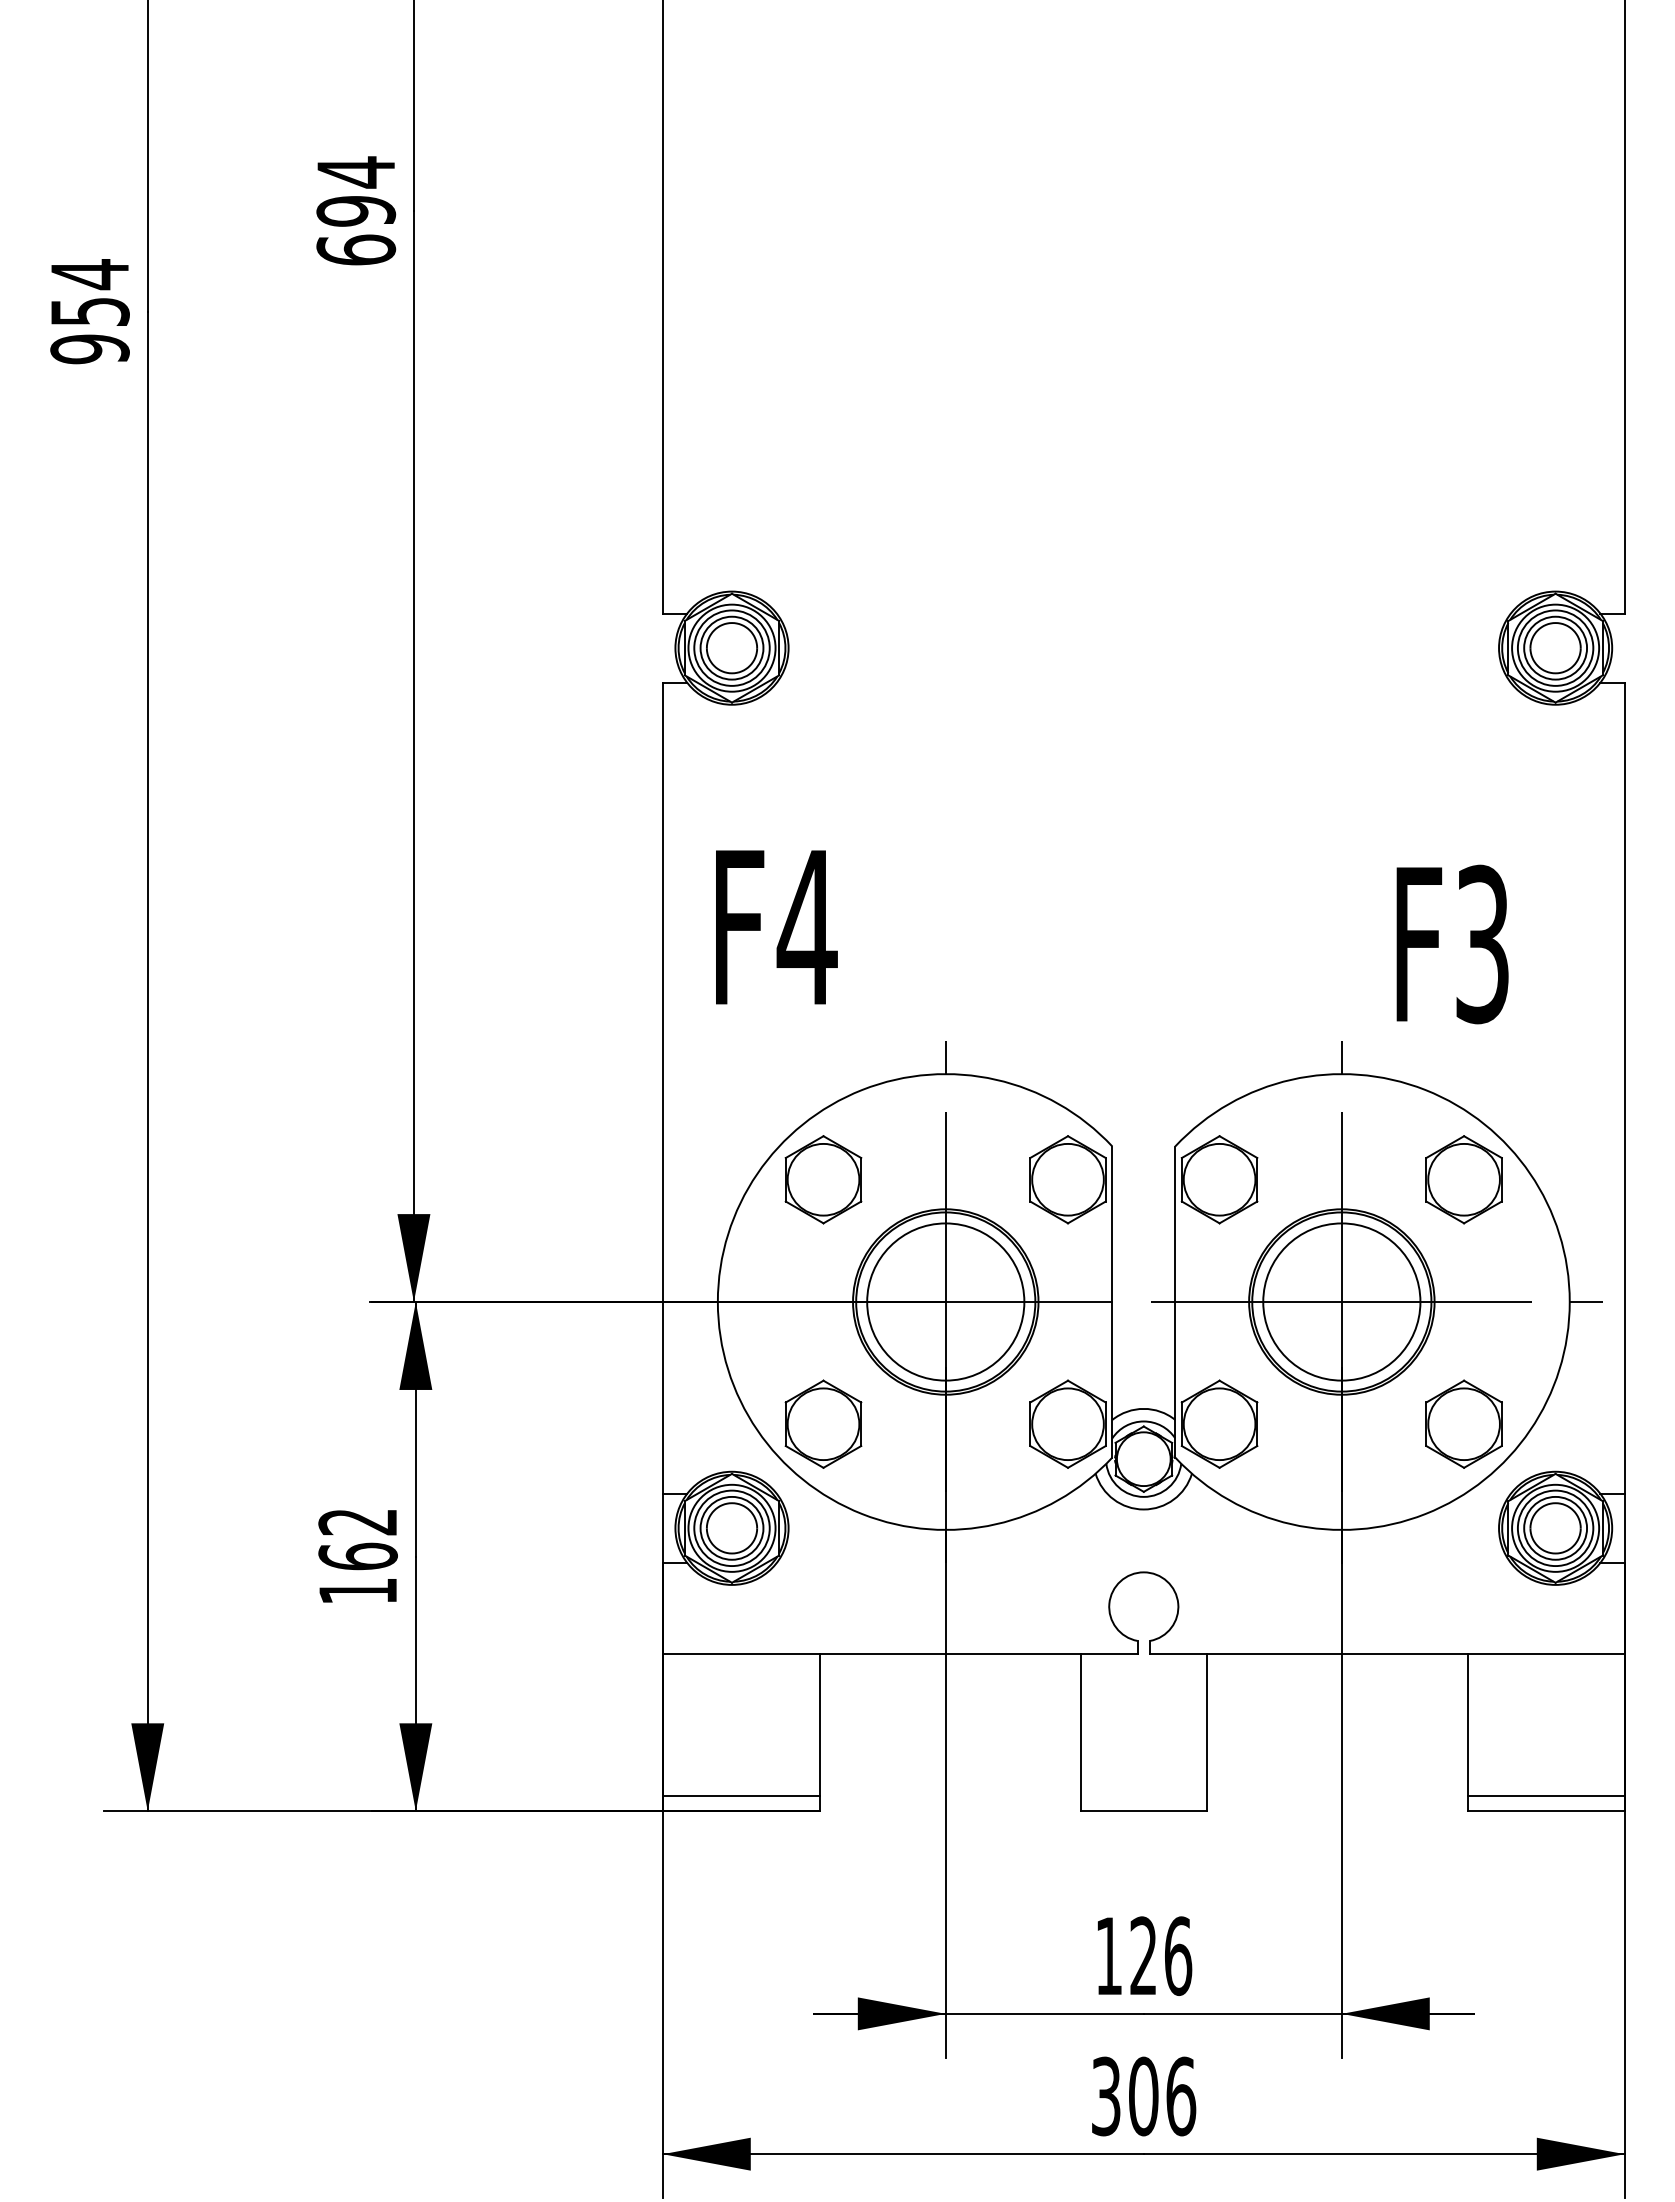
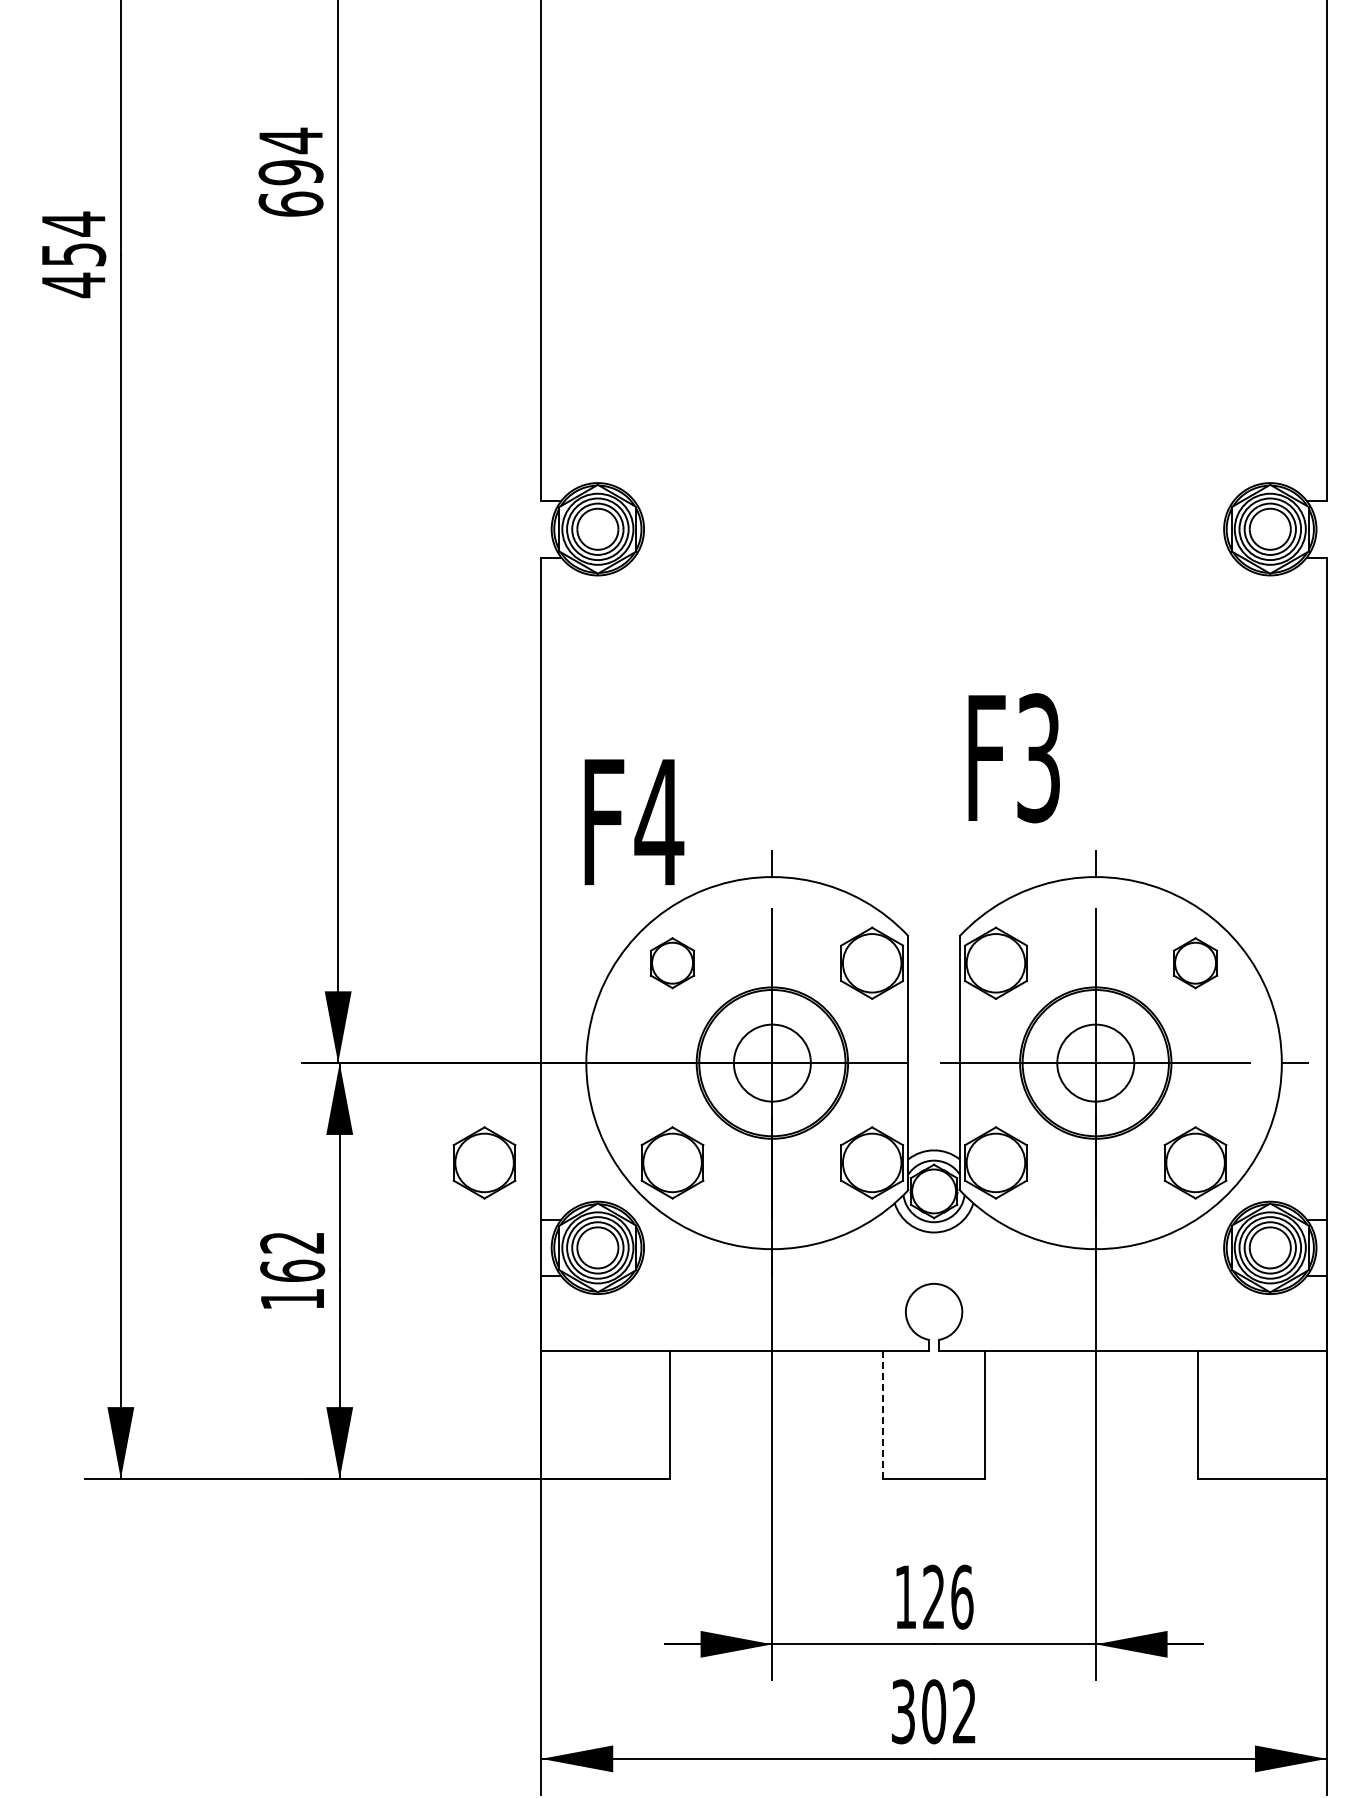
text: (89, 349) -> (73, 285), 954 -> 454
text: (776, 926) -> (634, 821), moved
text: (1451, 944) -> (1013, 758), moved
part: (823, 1178) -> (672, 962), size x0.7
part: (1463, 1178) -> (1195, 962), size x0.7
circle: (945, 1301) -> (772, 1062), size x0.6
circle: (1341, 1301) -> (1095, 1062), size x0.6
part: (593, 1423) -> (484, 1162), added
line: (1080, 1733) -> (882, 1415), solid -> dashed
line: (741, 1796) -> (605, 1466), removed
line: (1546, 1796) -> (1262, 1466), removed
text: (1181, 2096) -> (964, 1711), 306 -> 302

